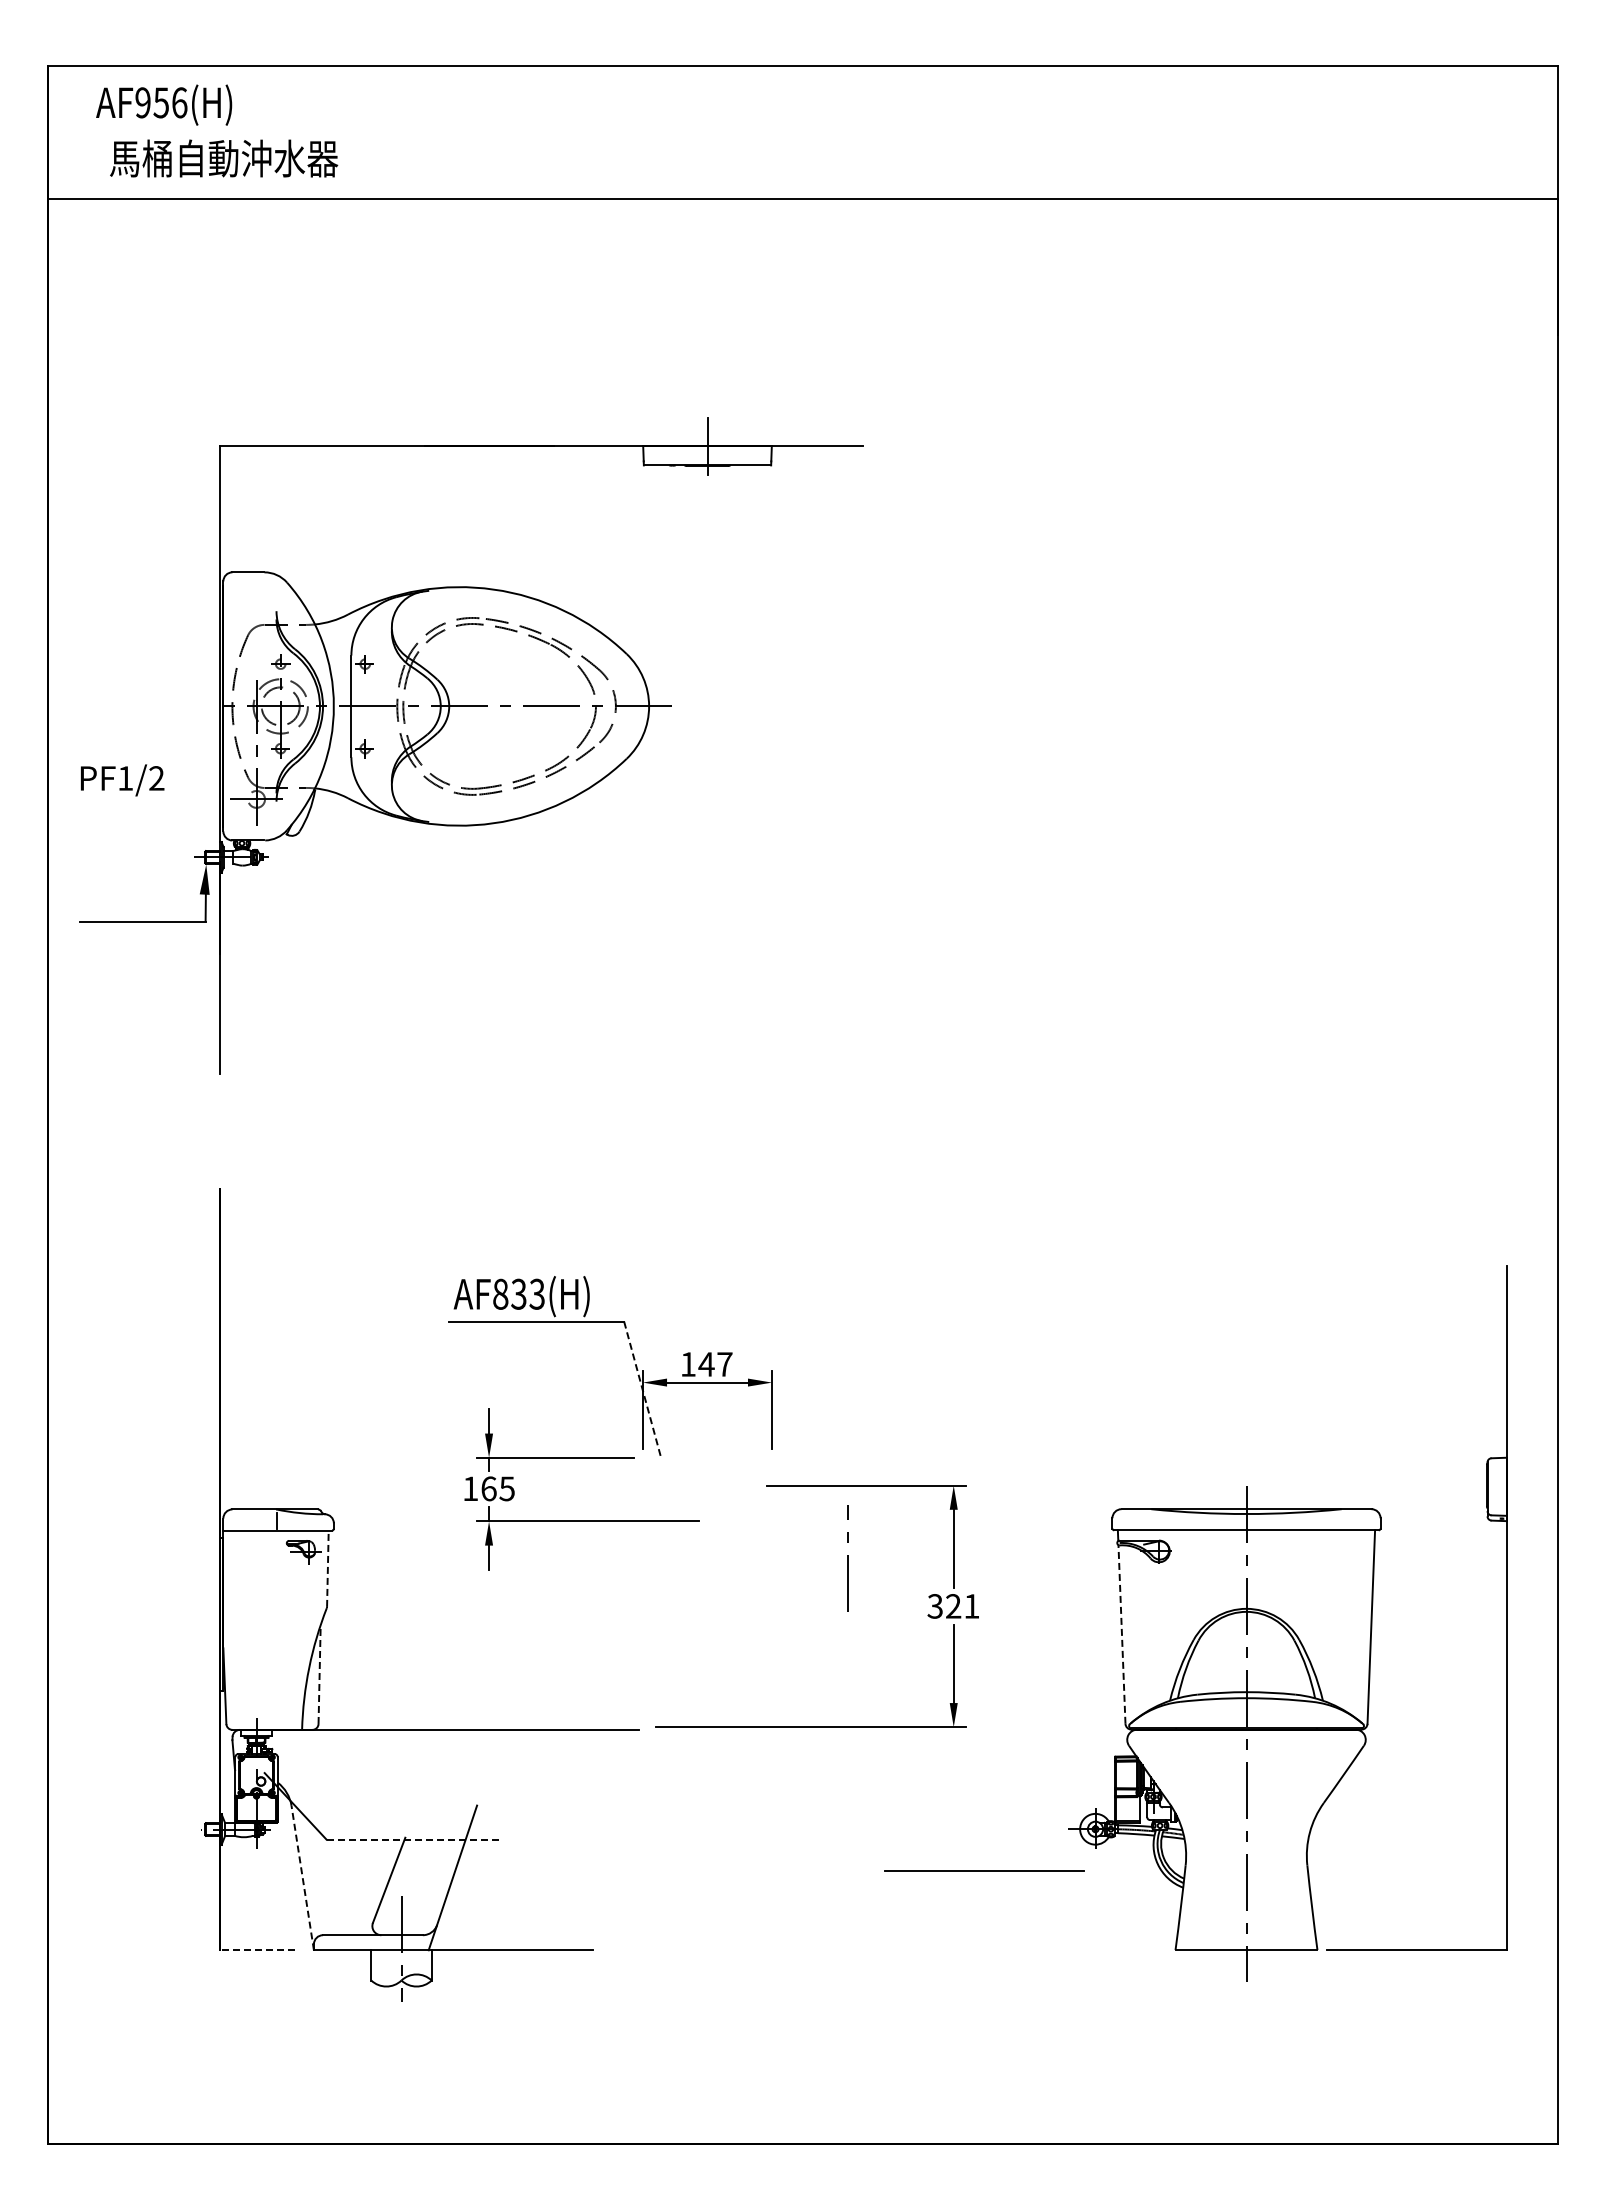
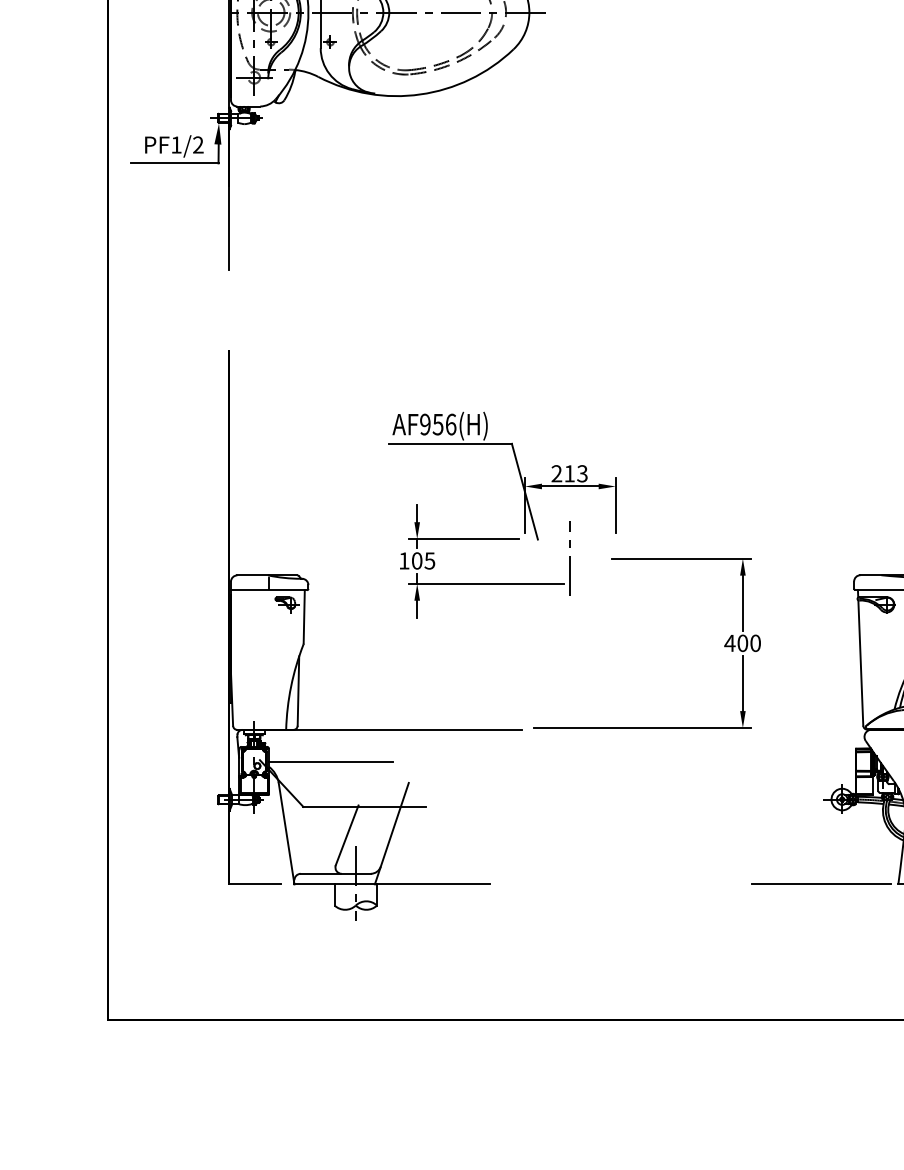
text: (122, 780) -> (174, 146), moved
text: (519, 1293) -> (438, 424), AF833(H) -> AF956(H)
text: (706, 1364) -> (569, 473), 147 -> 213
line: (642, 1390) -> (524, 492), dashed -> solid
text: (488, 1488) -> (416, 560), 165 -> 105
line: (847, 1558) -> (570, 558), moved
line: (327, 1568) -> (303, 616), dashed -> solid
text: (953, 1606) -> (742, 643), 321 -> 400
line: (1121, 1633) -> (860, 662), dashed -> solid
line: (319, 1674) -> (298, 691), dashed -> solid
line: (366, 1775) -> (331, 761), added
line: (414, 1839) -> (364, 806), dashed -> solid
line: (984, 1870) -> (821, 883), moved
line: (302, 1877) -> (286, 833), dashed -> solid
line: (257, 1950) -> (254, 884), dashed -> solid

